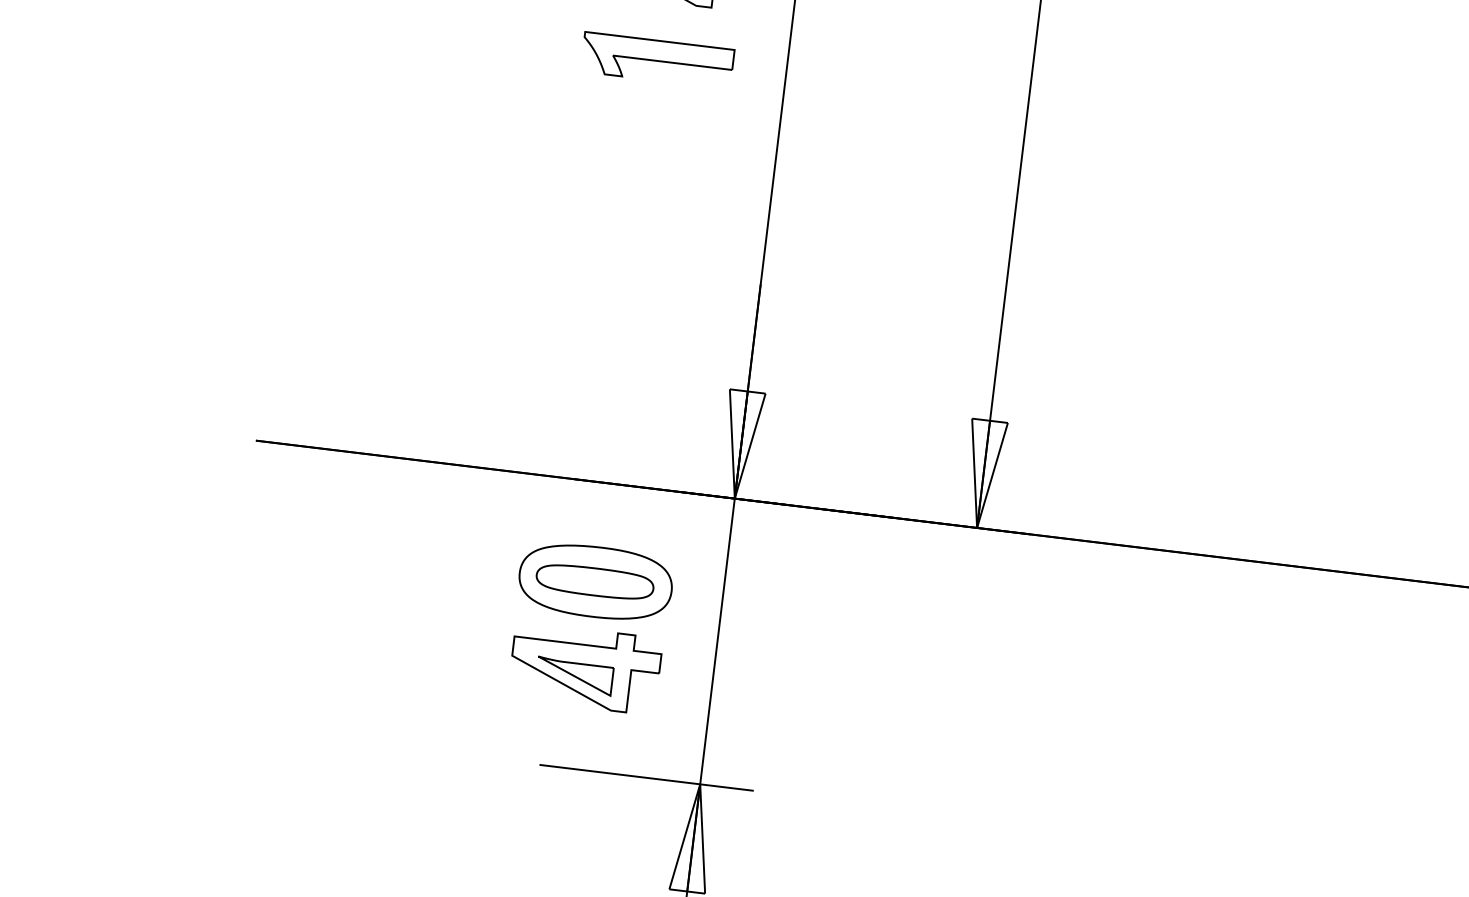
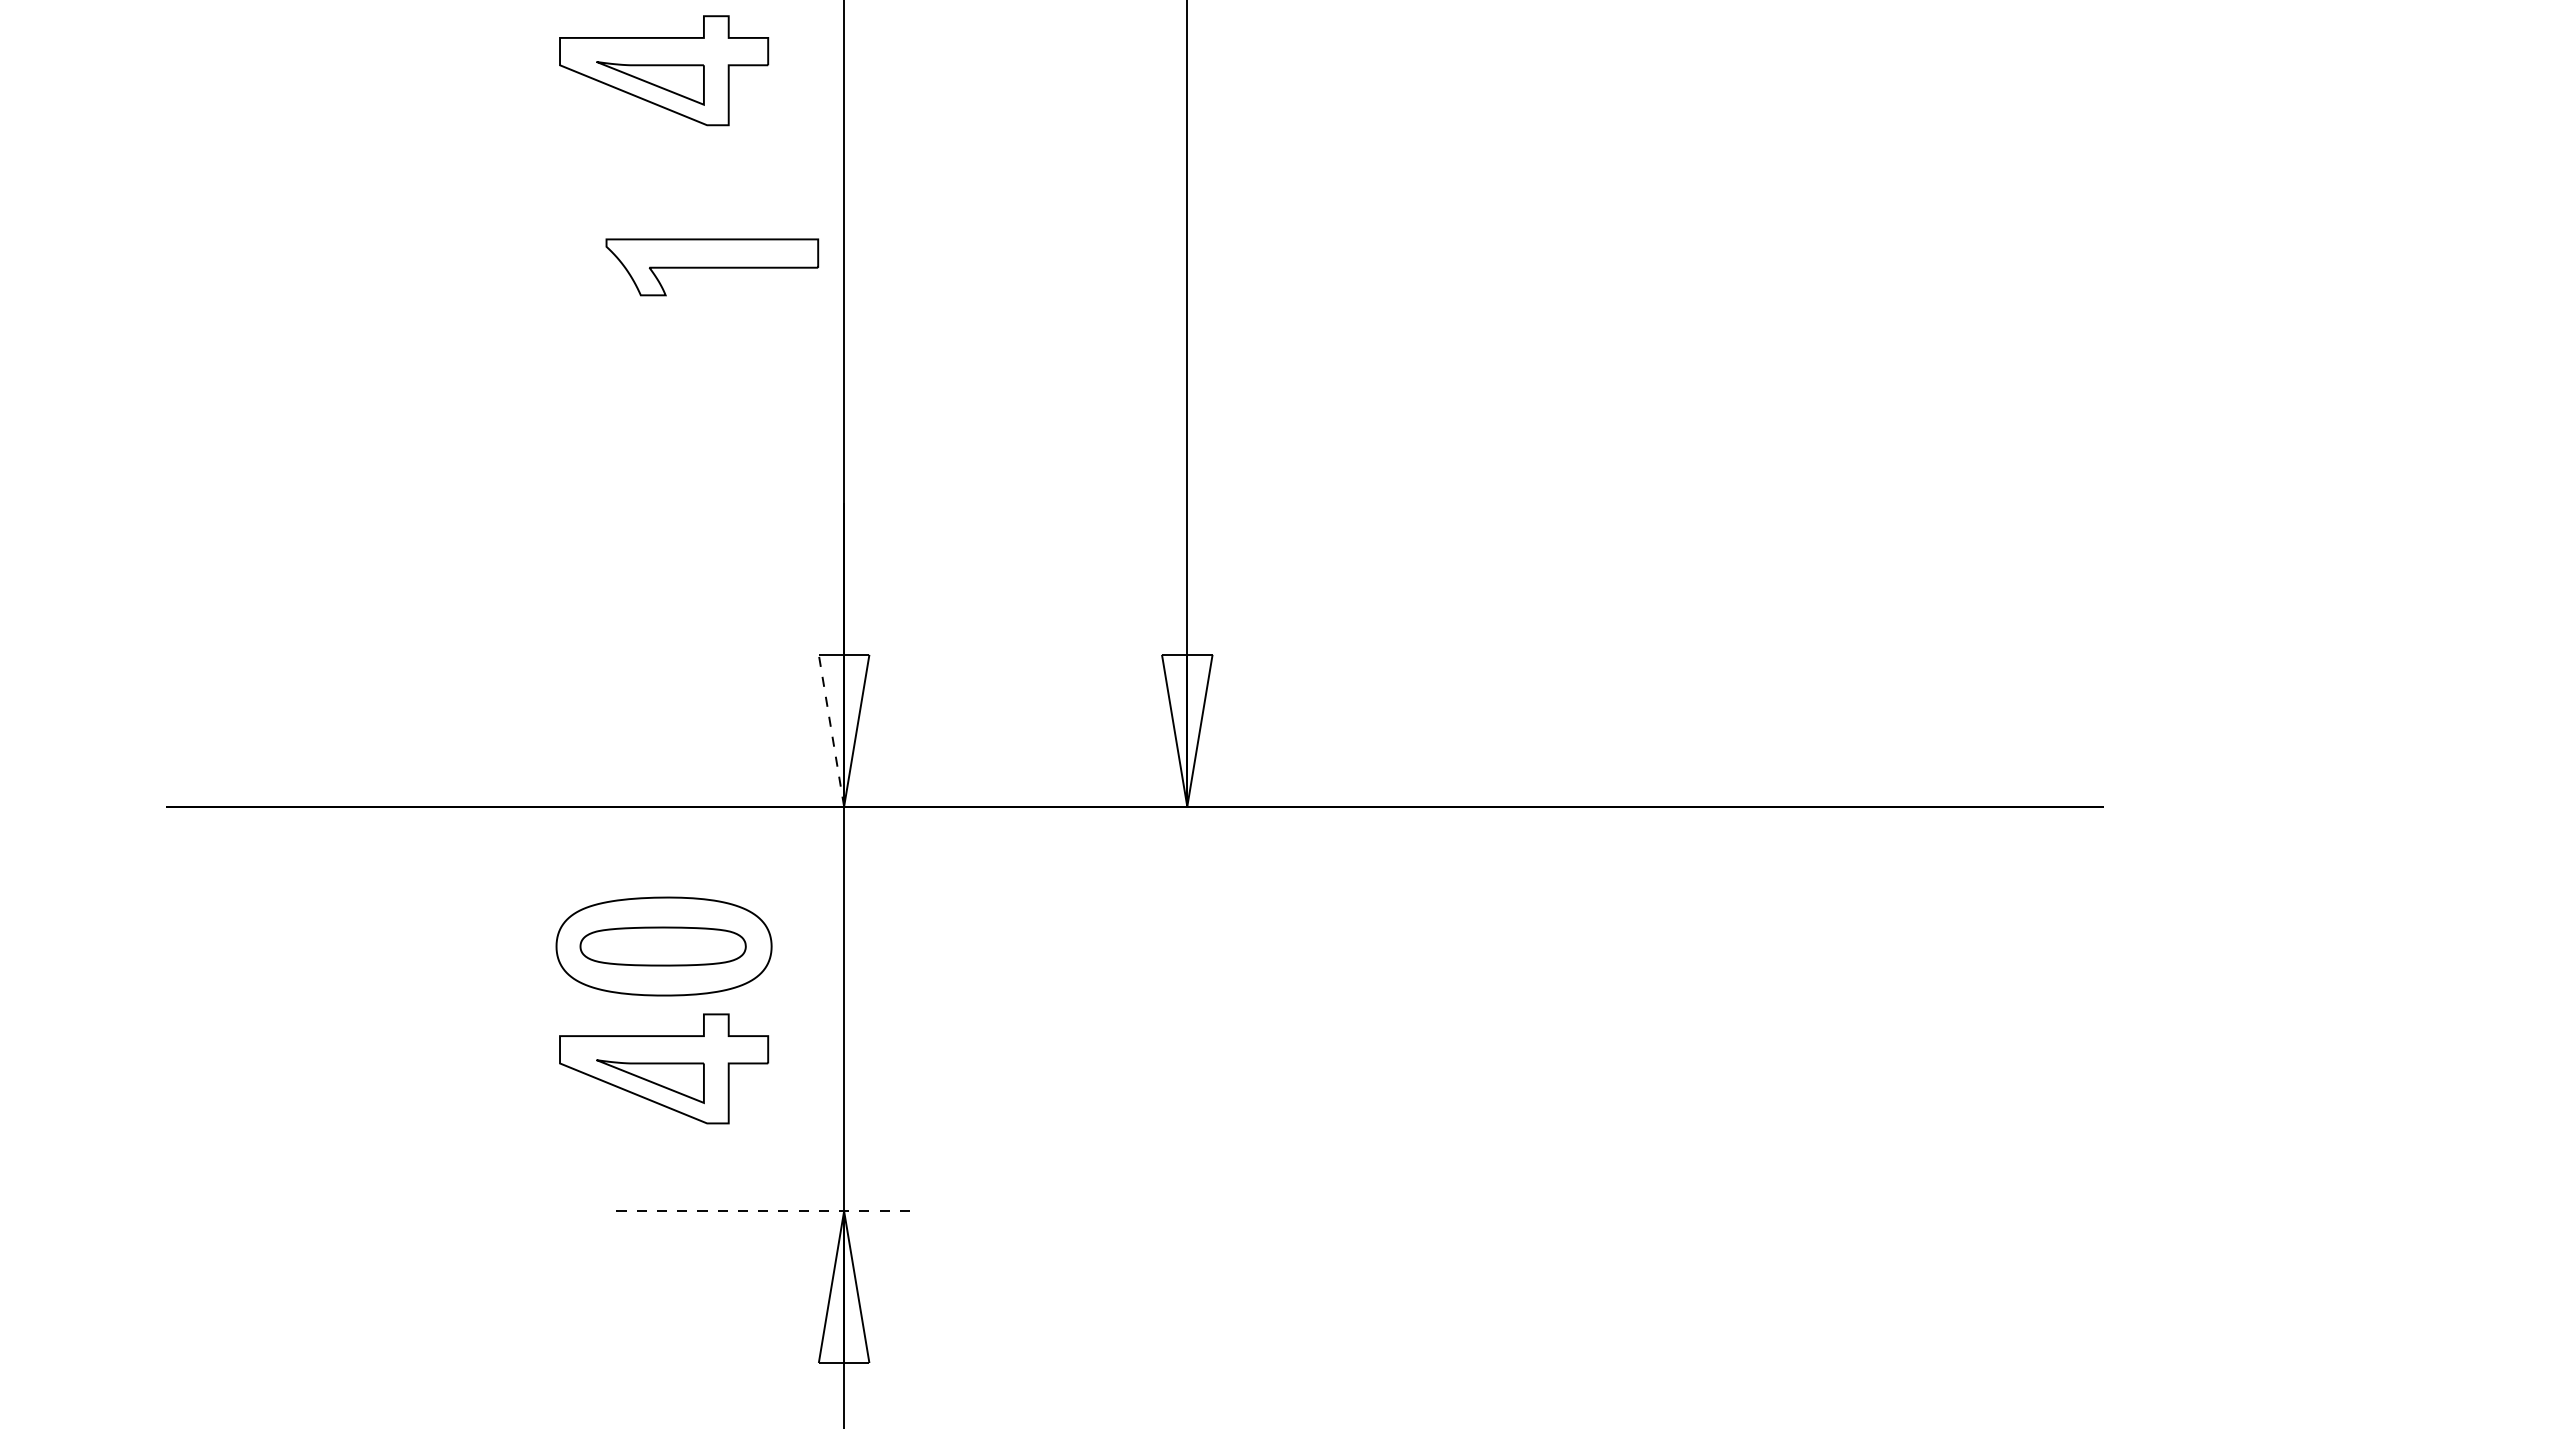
part: (657, 60) -> (712, 267), moved
line: (732, 443) -> (831, 730), solid -> dashed
line: (646, 778) -> (768, 1211), solid -> dashed

